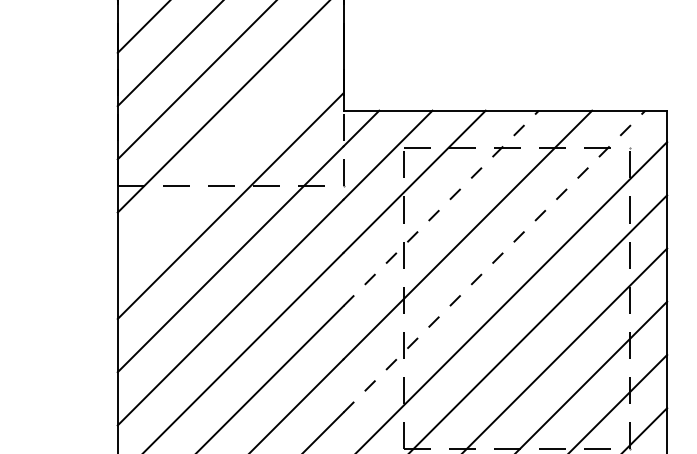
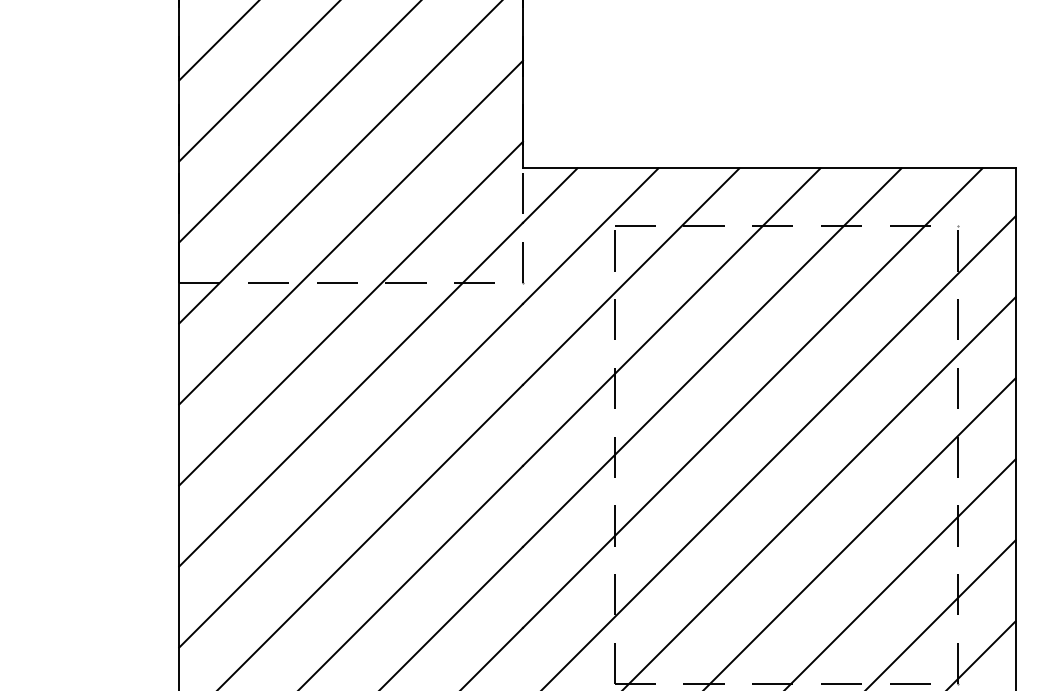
line: (230, 152) -> (350, 232), added
line: (441, 208) -> (672, 317), dashed -> solid
line: (494, 261) -> (752, 398), dashed -> solid

